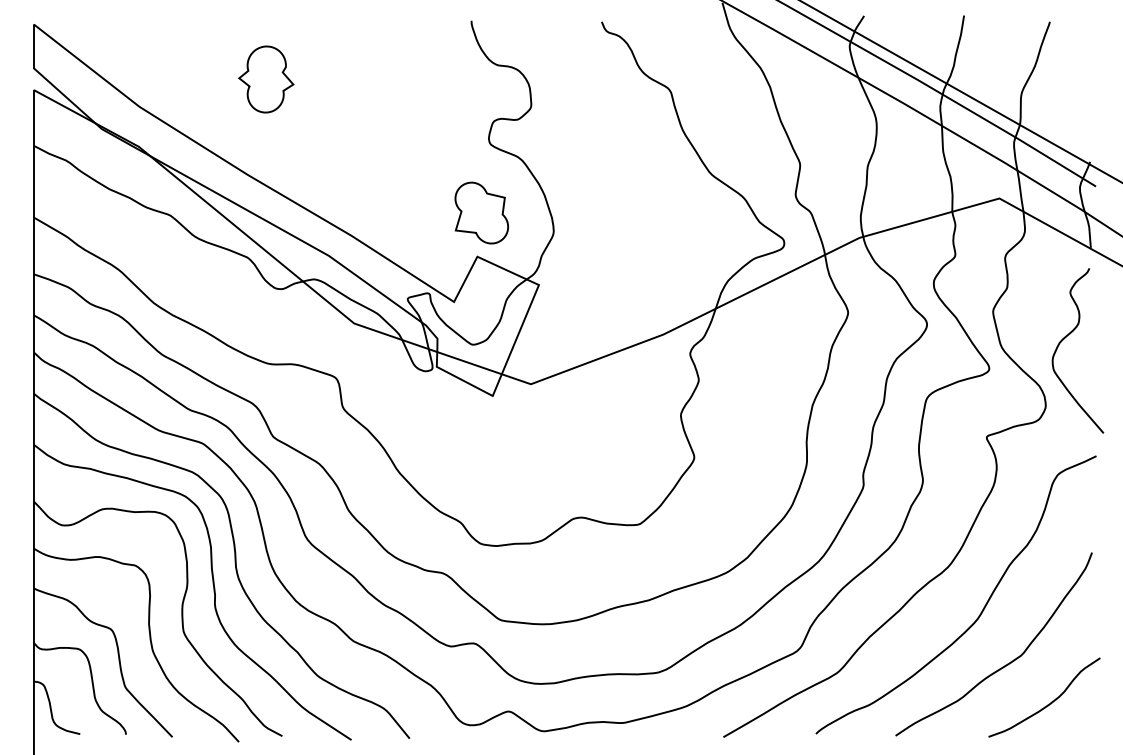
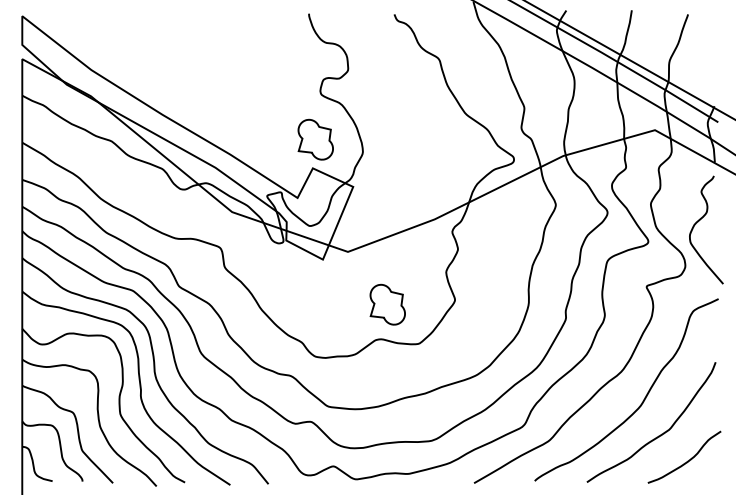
part: (266, 78) -> (174, 51), removed
part: (591, 464) -> (387, 304), added

